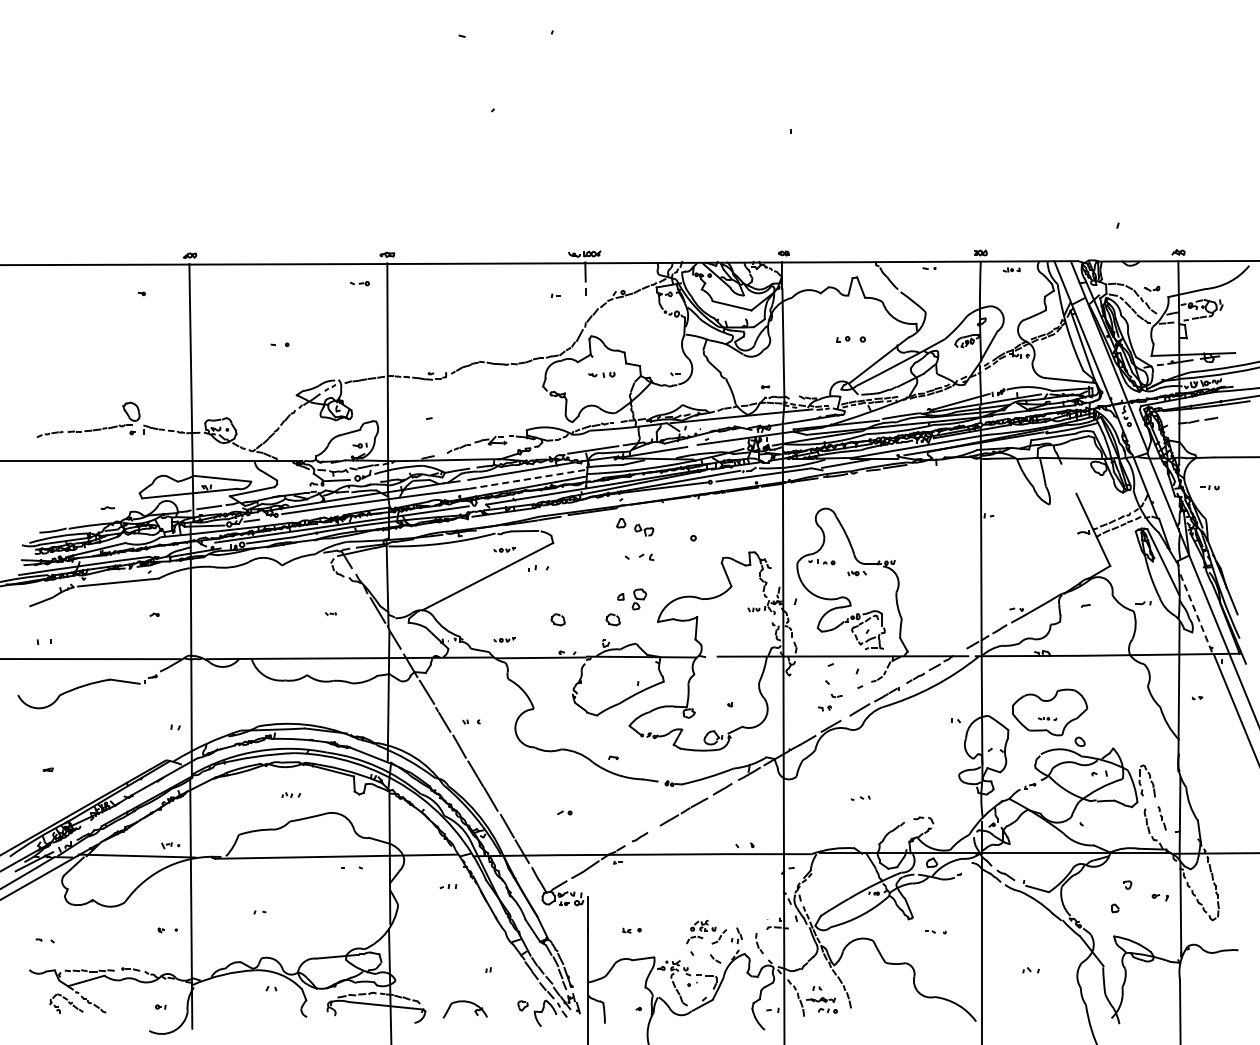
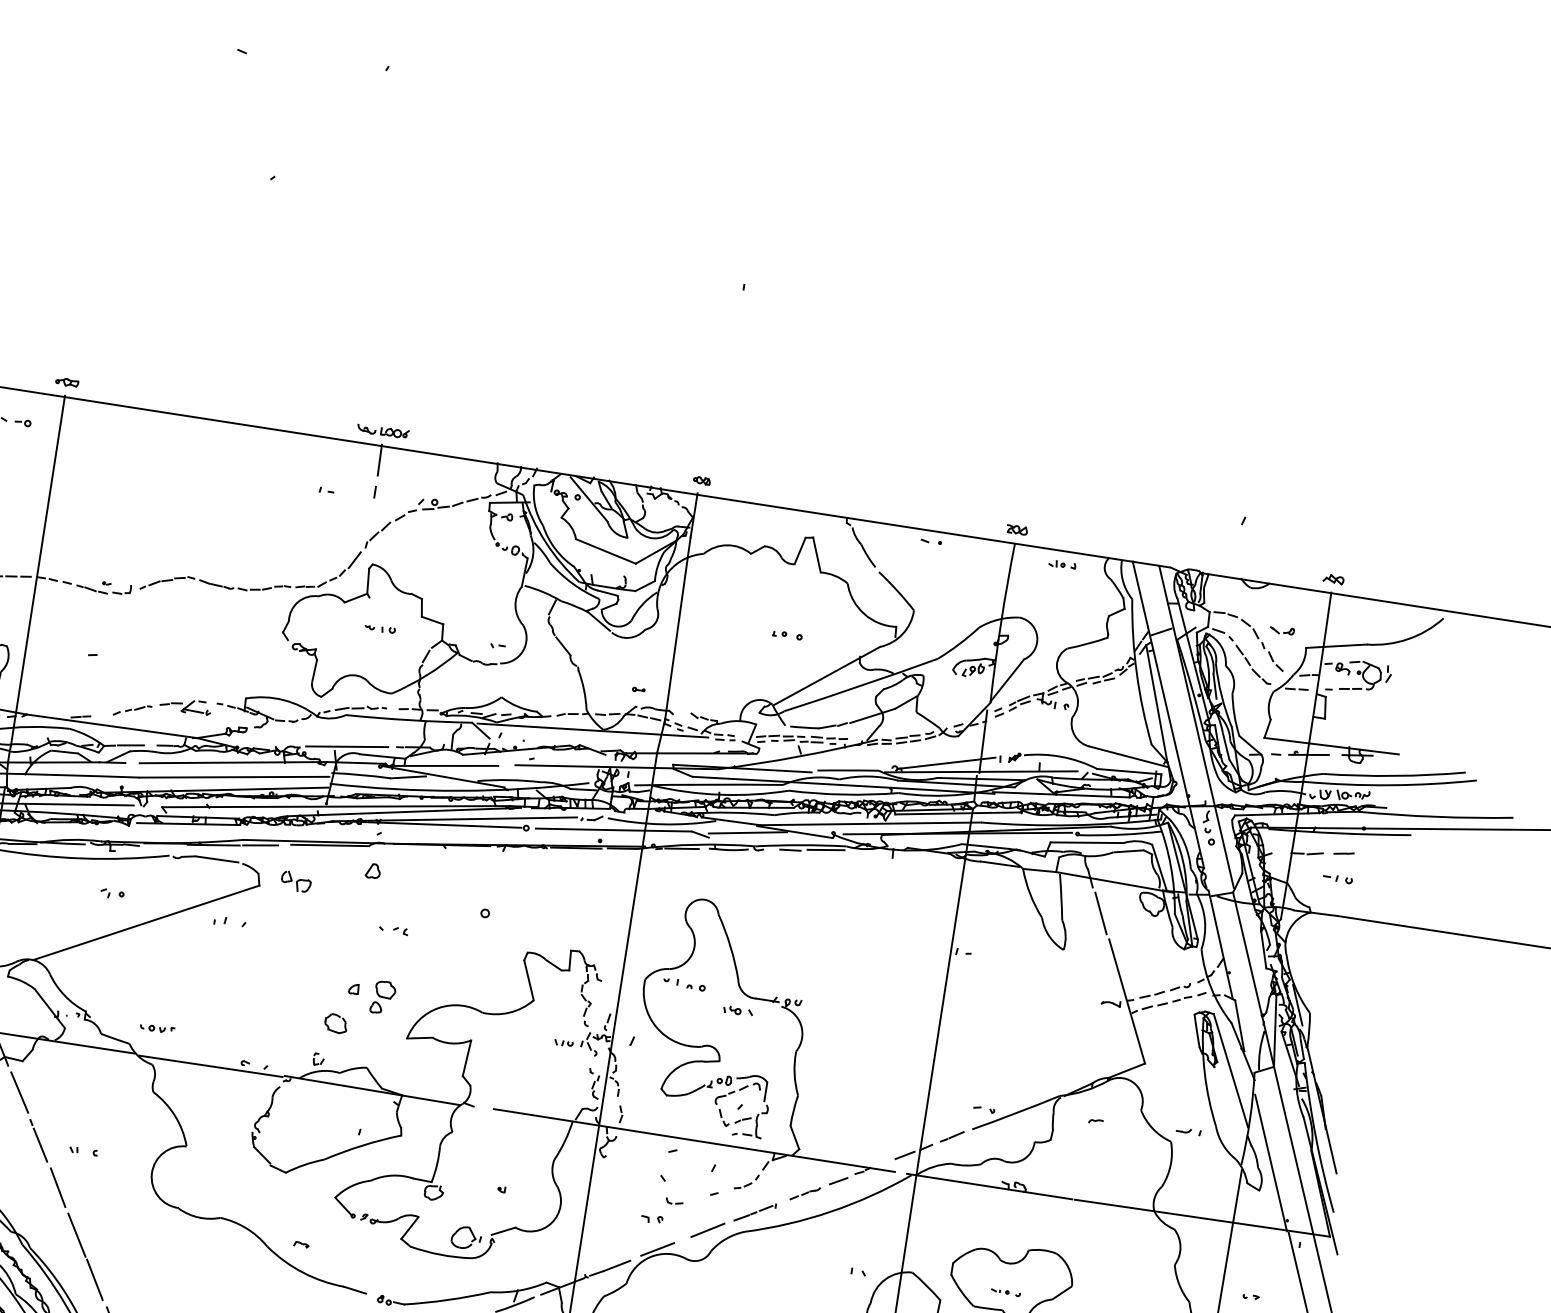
part: (850, 339) -> (786, 635), size x0.62
part: (602, 374) -> (381, 628), size x0.71
line: (1068, 478) -> (1100, 912), added
line: (527, 479) -> (234, 777), dashed -> solid
part: (1209, 487) -> (1337, 878), moved
part: (644, 529) -> (296, 880), moved
part: (504, 549) -> (179, 883), removed
part: (638, 556) -> (392, 928), size x0.62
part: (464, 562) -> (112, 894), added
line: (1196, 614) -> (1270, 1162), dashed -> solid
part: (557, 619) -> (246, 1009), removed

